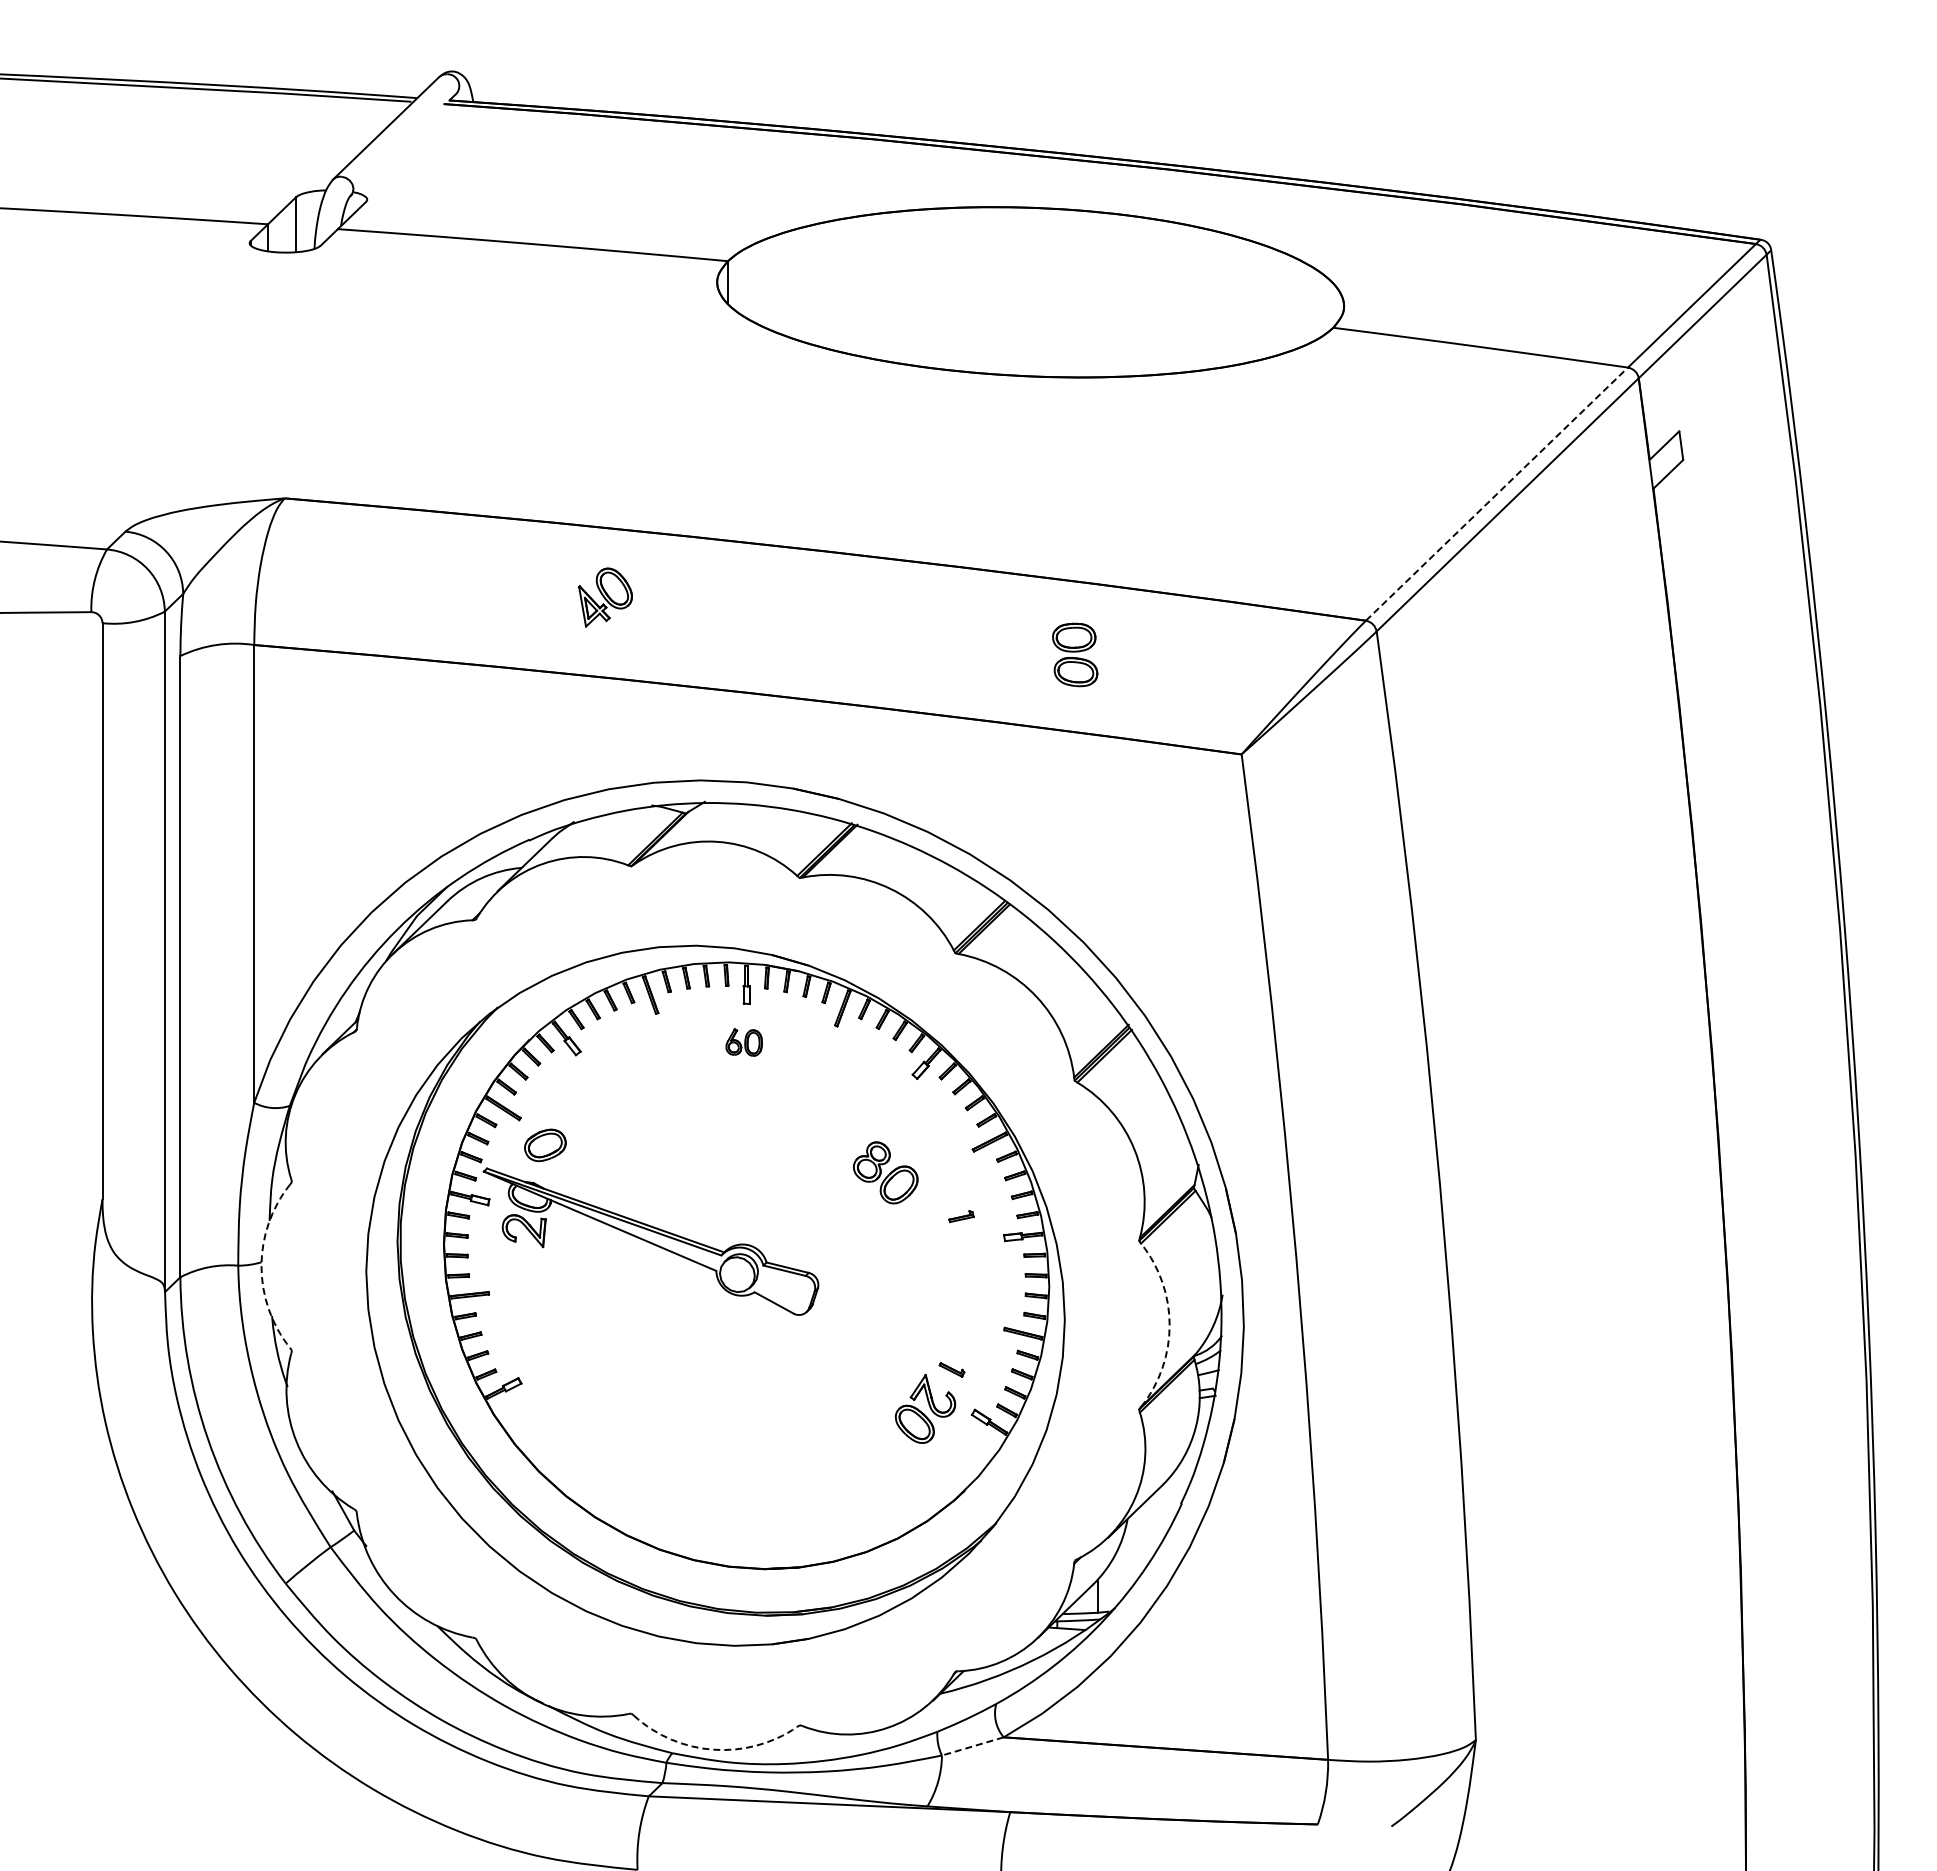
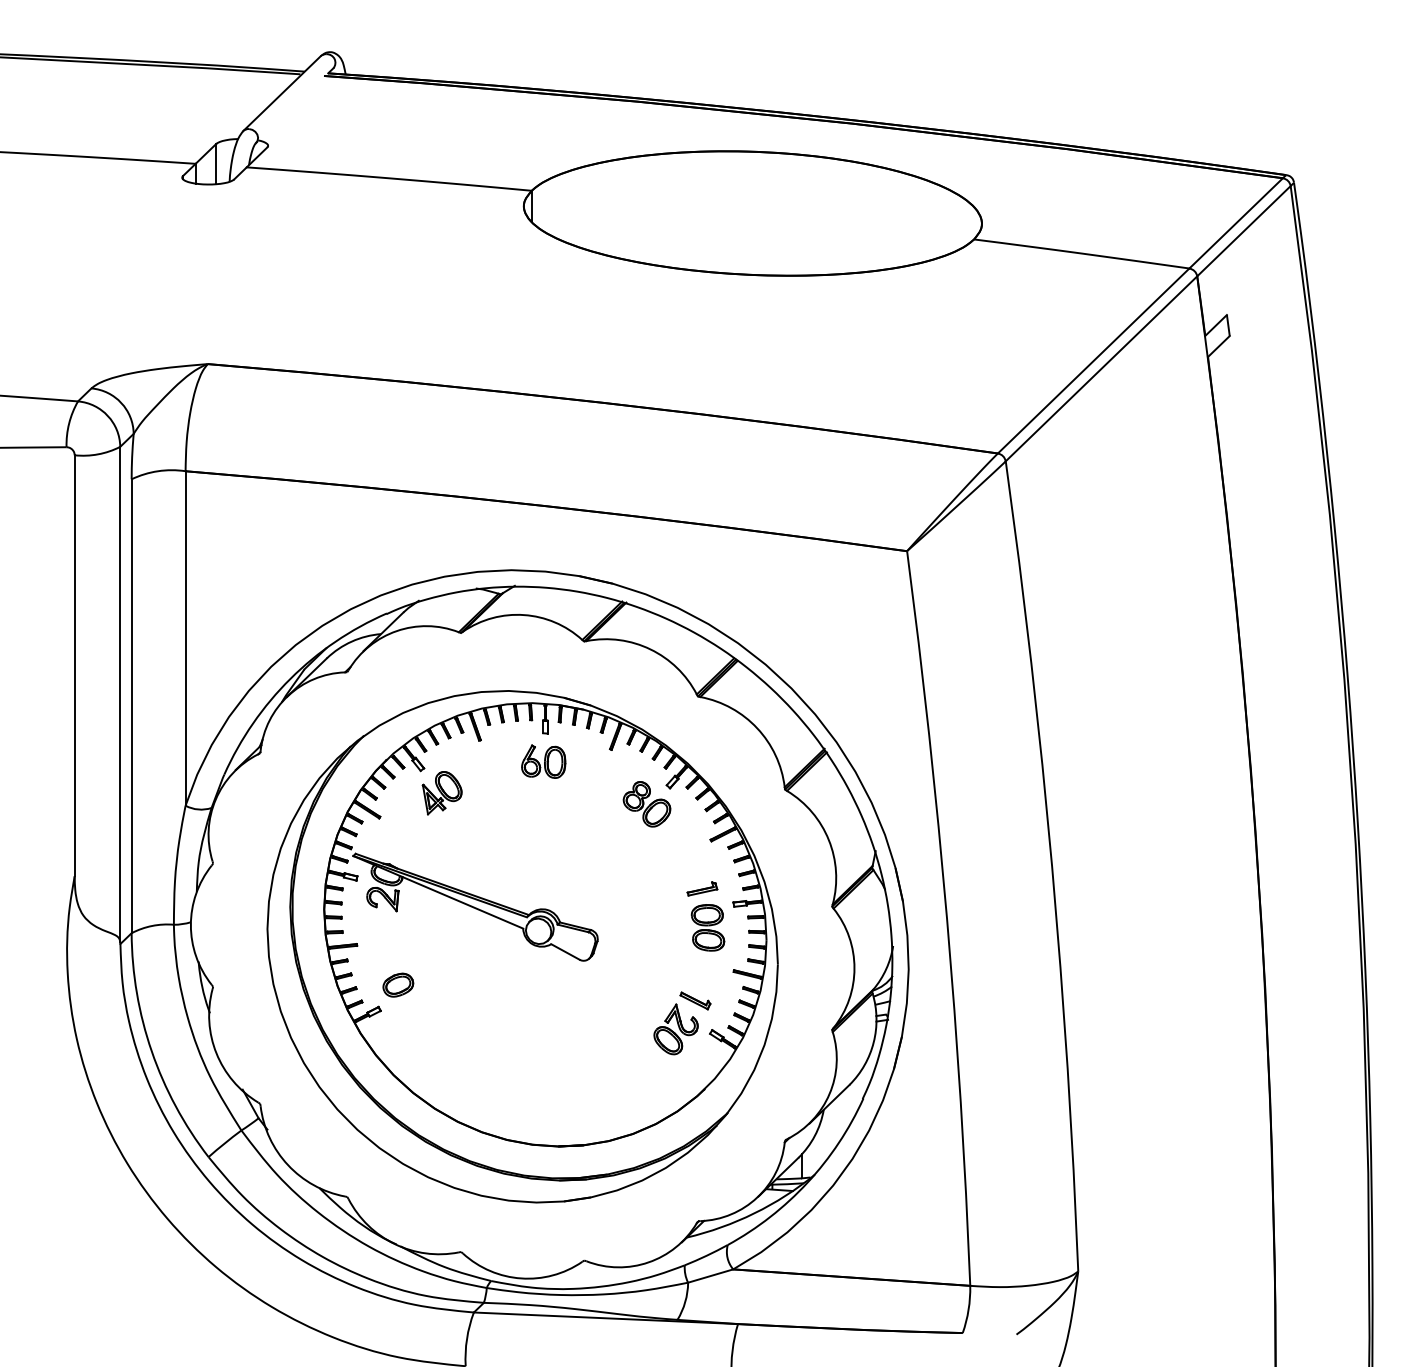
line: (1497, 493) -> (1094, 360), dashed -> solid
part: (605, 597) -> (442, 793), moved
part: (1075, 654) -> (708, 927), moved
part: (743, 1042) -> (543, 761), size x1.67
part: (545, 1145) -> (398, 985), moved
part: (885, 1172) -> (646, 804), moved
part: (961, 1216) -> (702, 888), size x1.67
arc: (261, 1266) -> (190, 925), dashed -> solid
arc: (1169, 1325) -> (854, 968), dashed -> solid
part: (951, 1369) -> (695, 1000), size x1.67
line: (972, 1746) -> (710, 1276), dashed -> solid
arc: (713, 1749) -> (521, 1278), dashed -> solid

